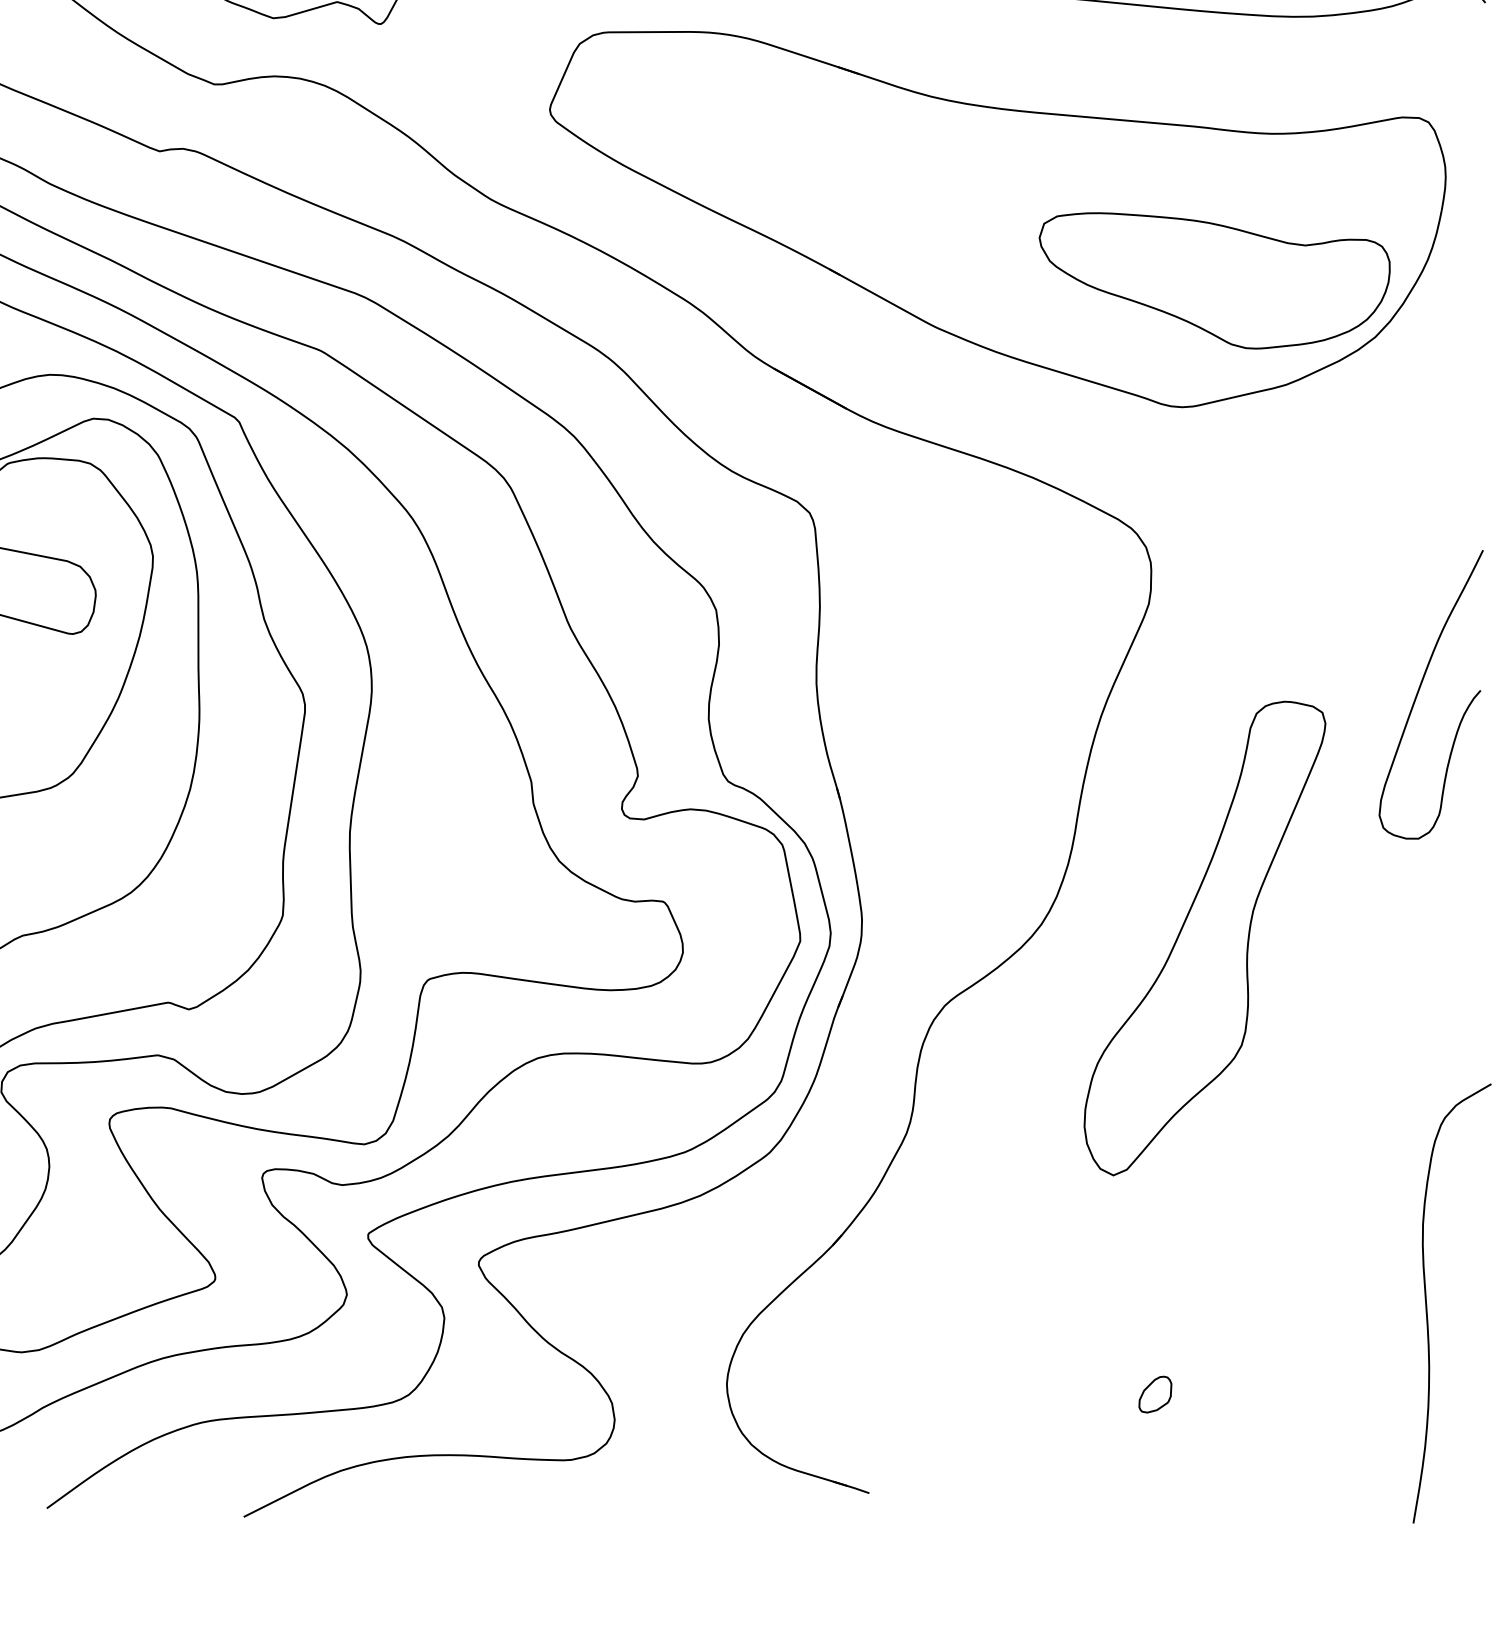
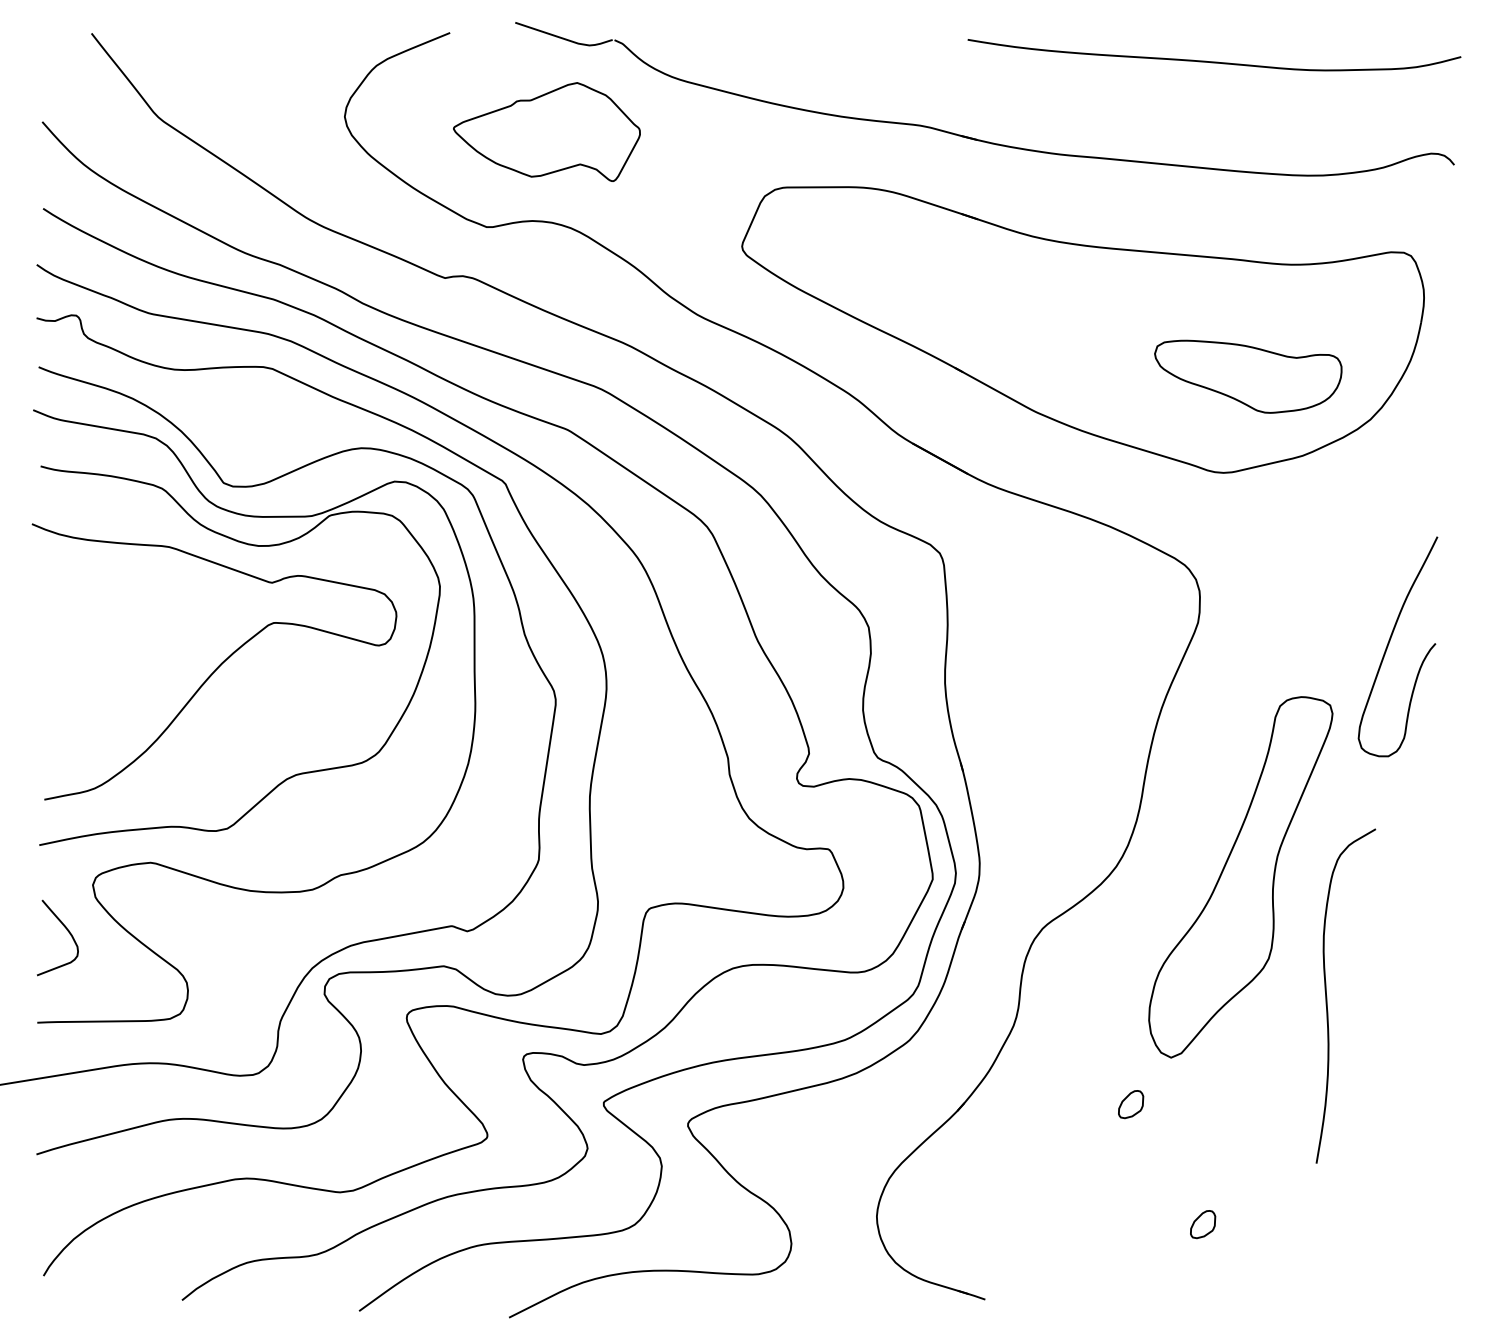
part: (1215, 280) -> (1248, 376), size x0.7
curve: (1419, 691) -> (1389, 644), moved
part: (1061, 1236) -> (1131, 1104), added
curve: (1427, 1303) -> (1327, 996), moved

